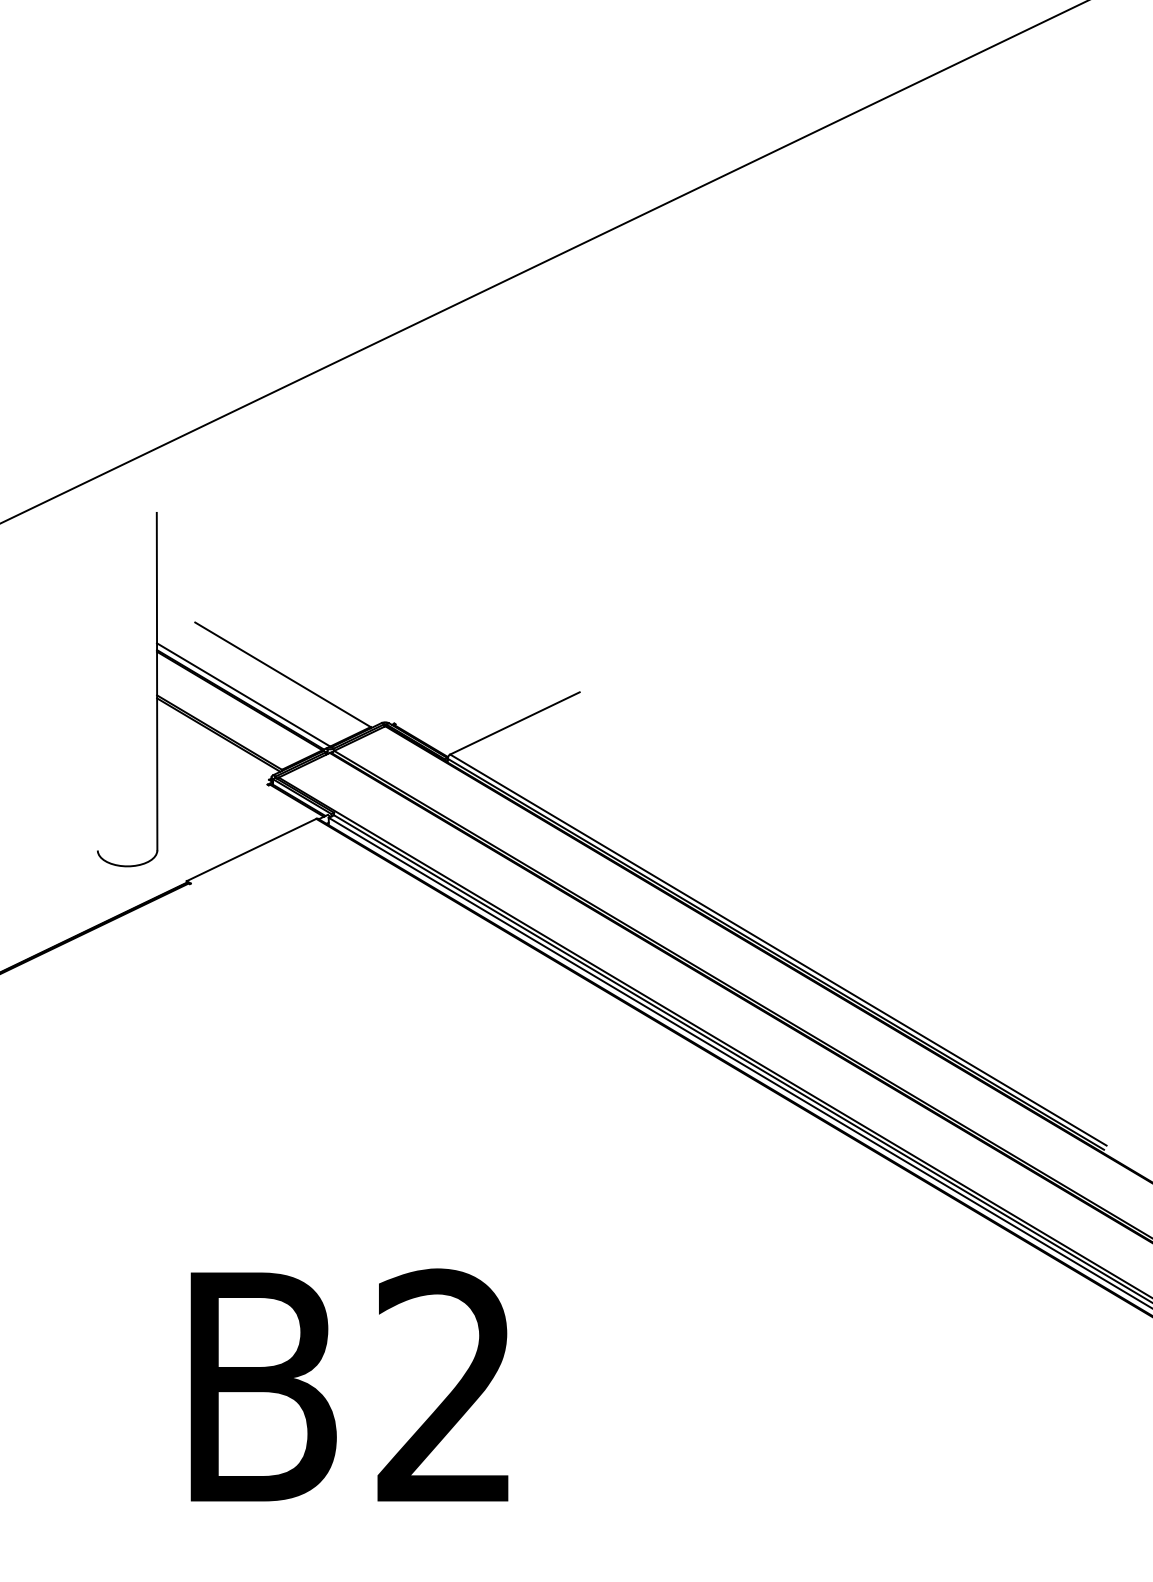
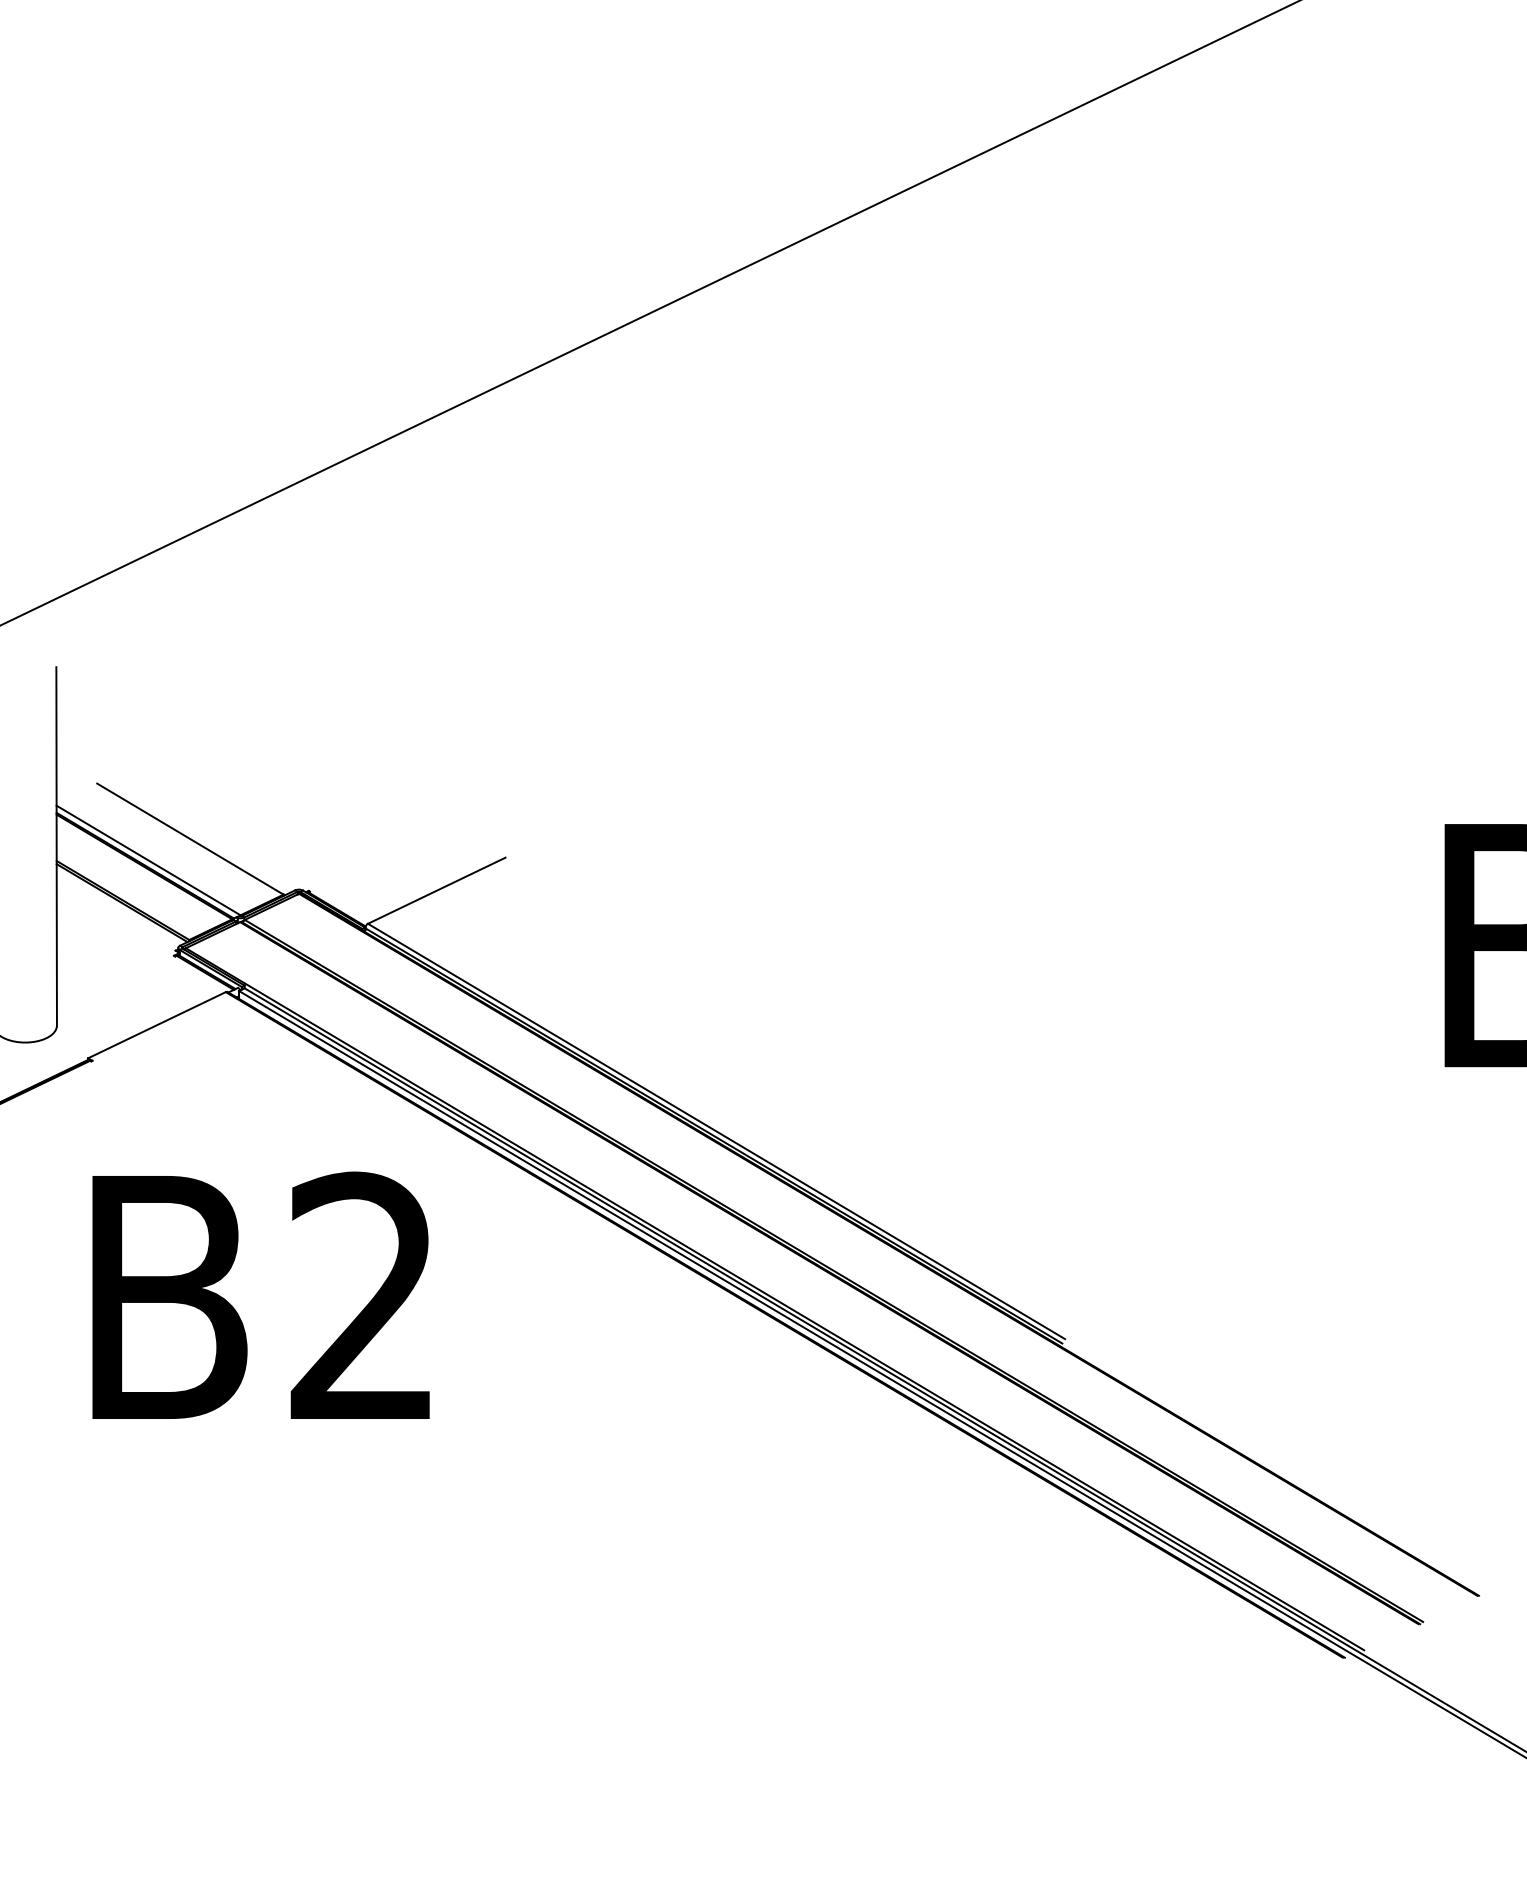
text: (349, 1384) -> (260, 1294), moved

